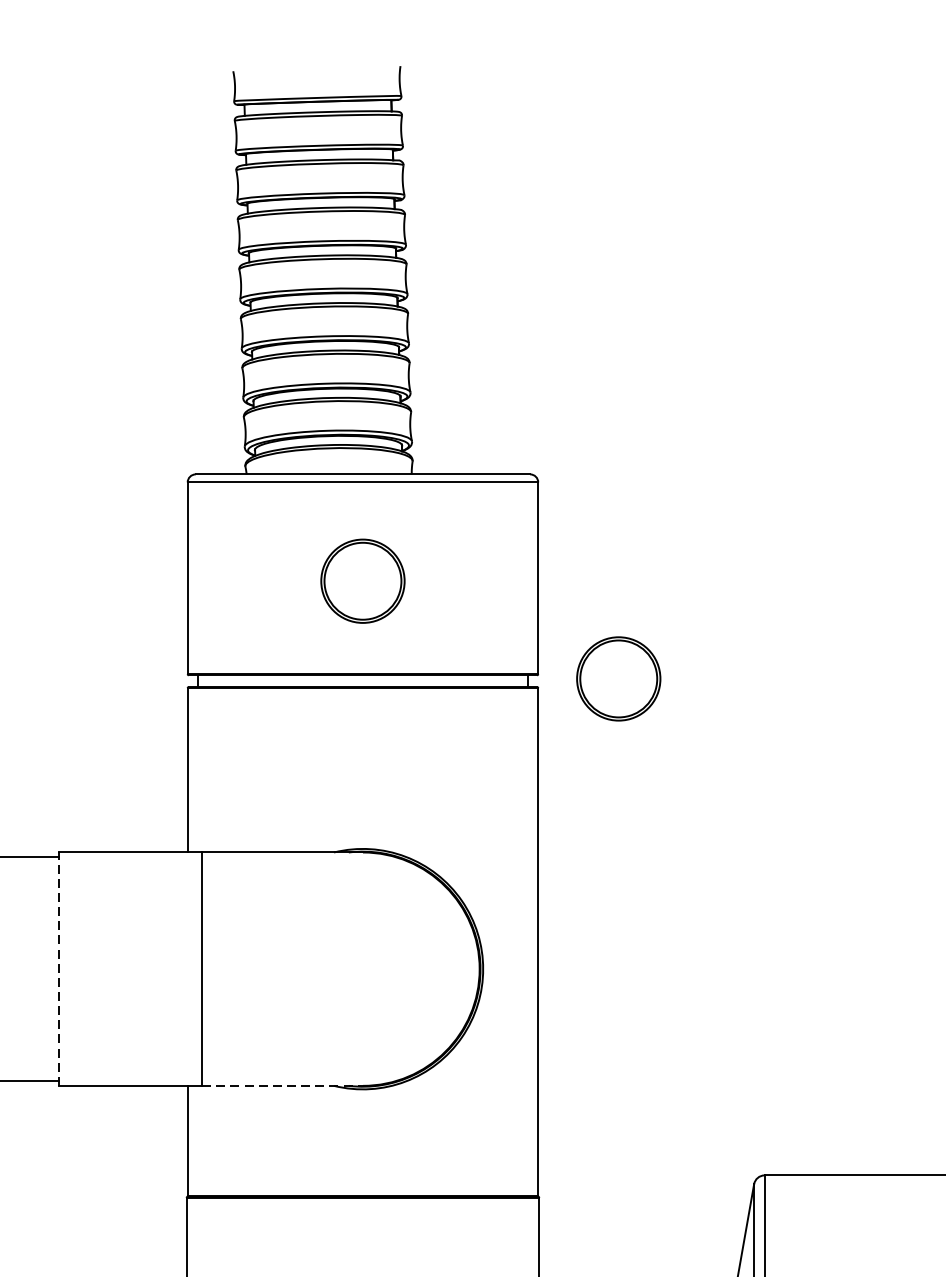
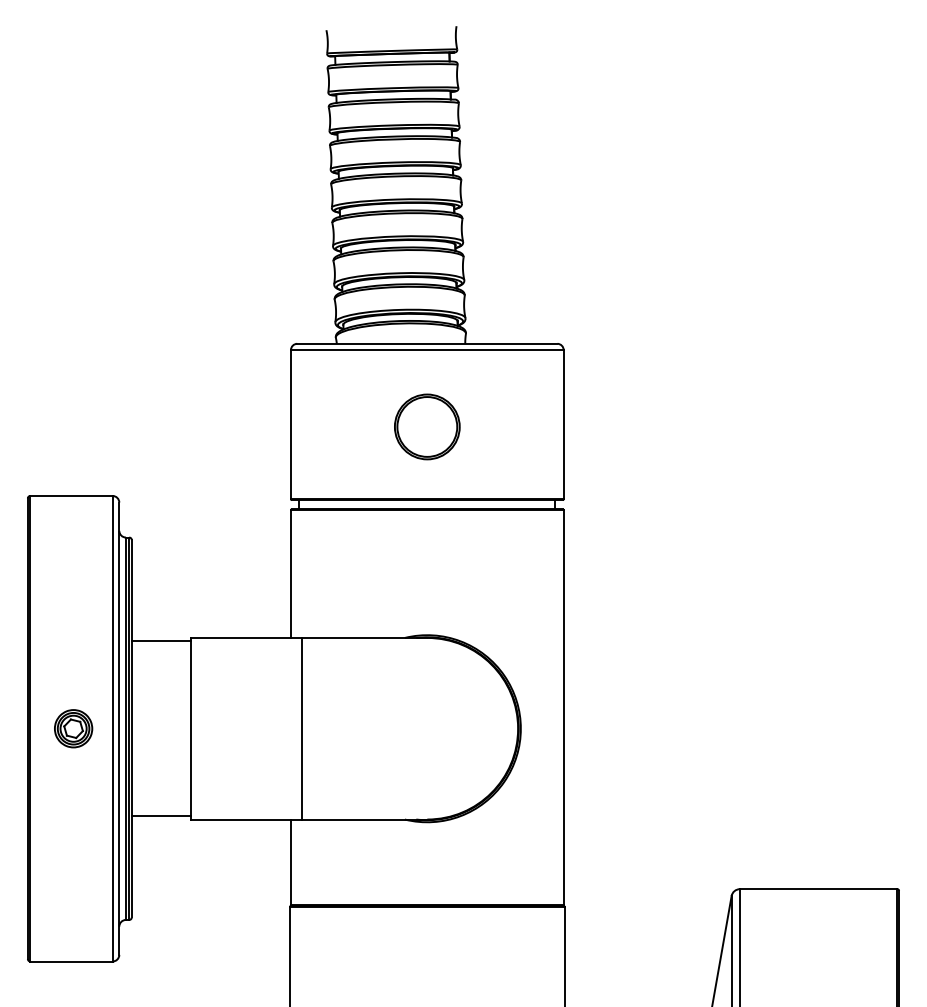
part: (618, 678) -> (626, 502), removed
line: (58, 968) -> (190, 728), dashed -> solid
line: (282, 1085) -> (364, 819), dashed -> solid

